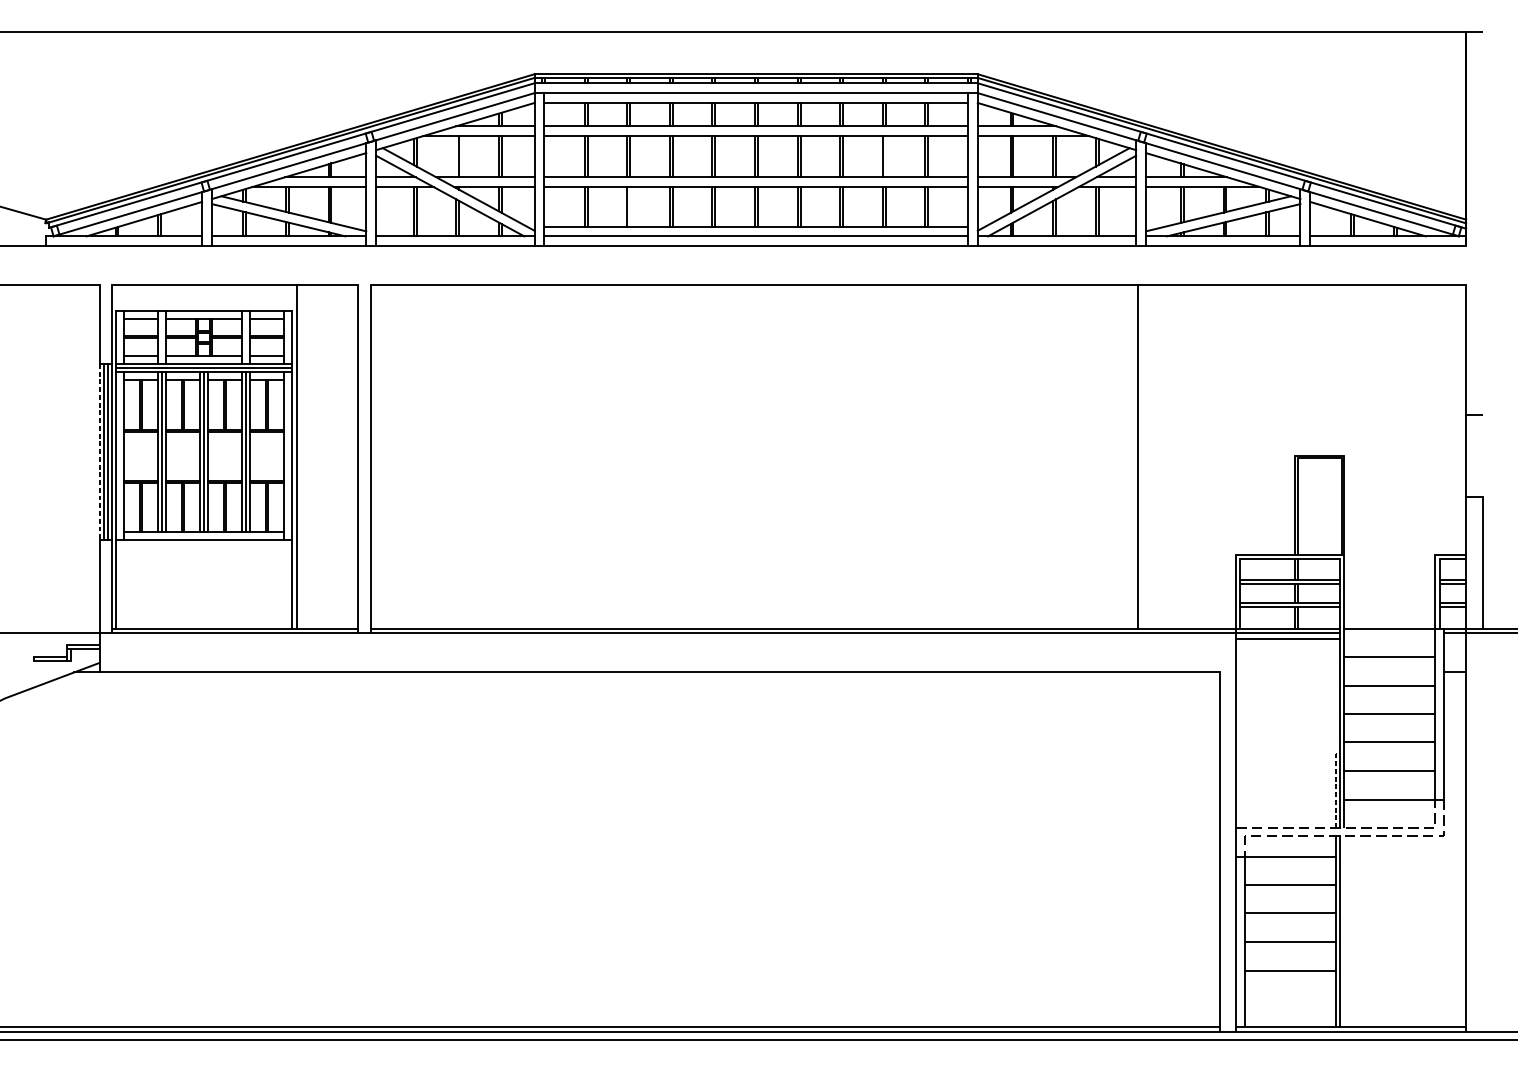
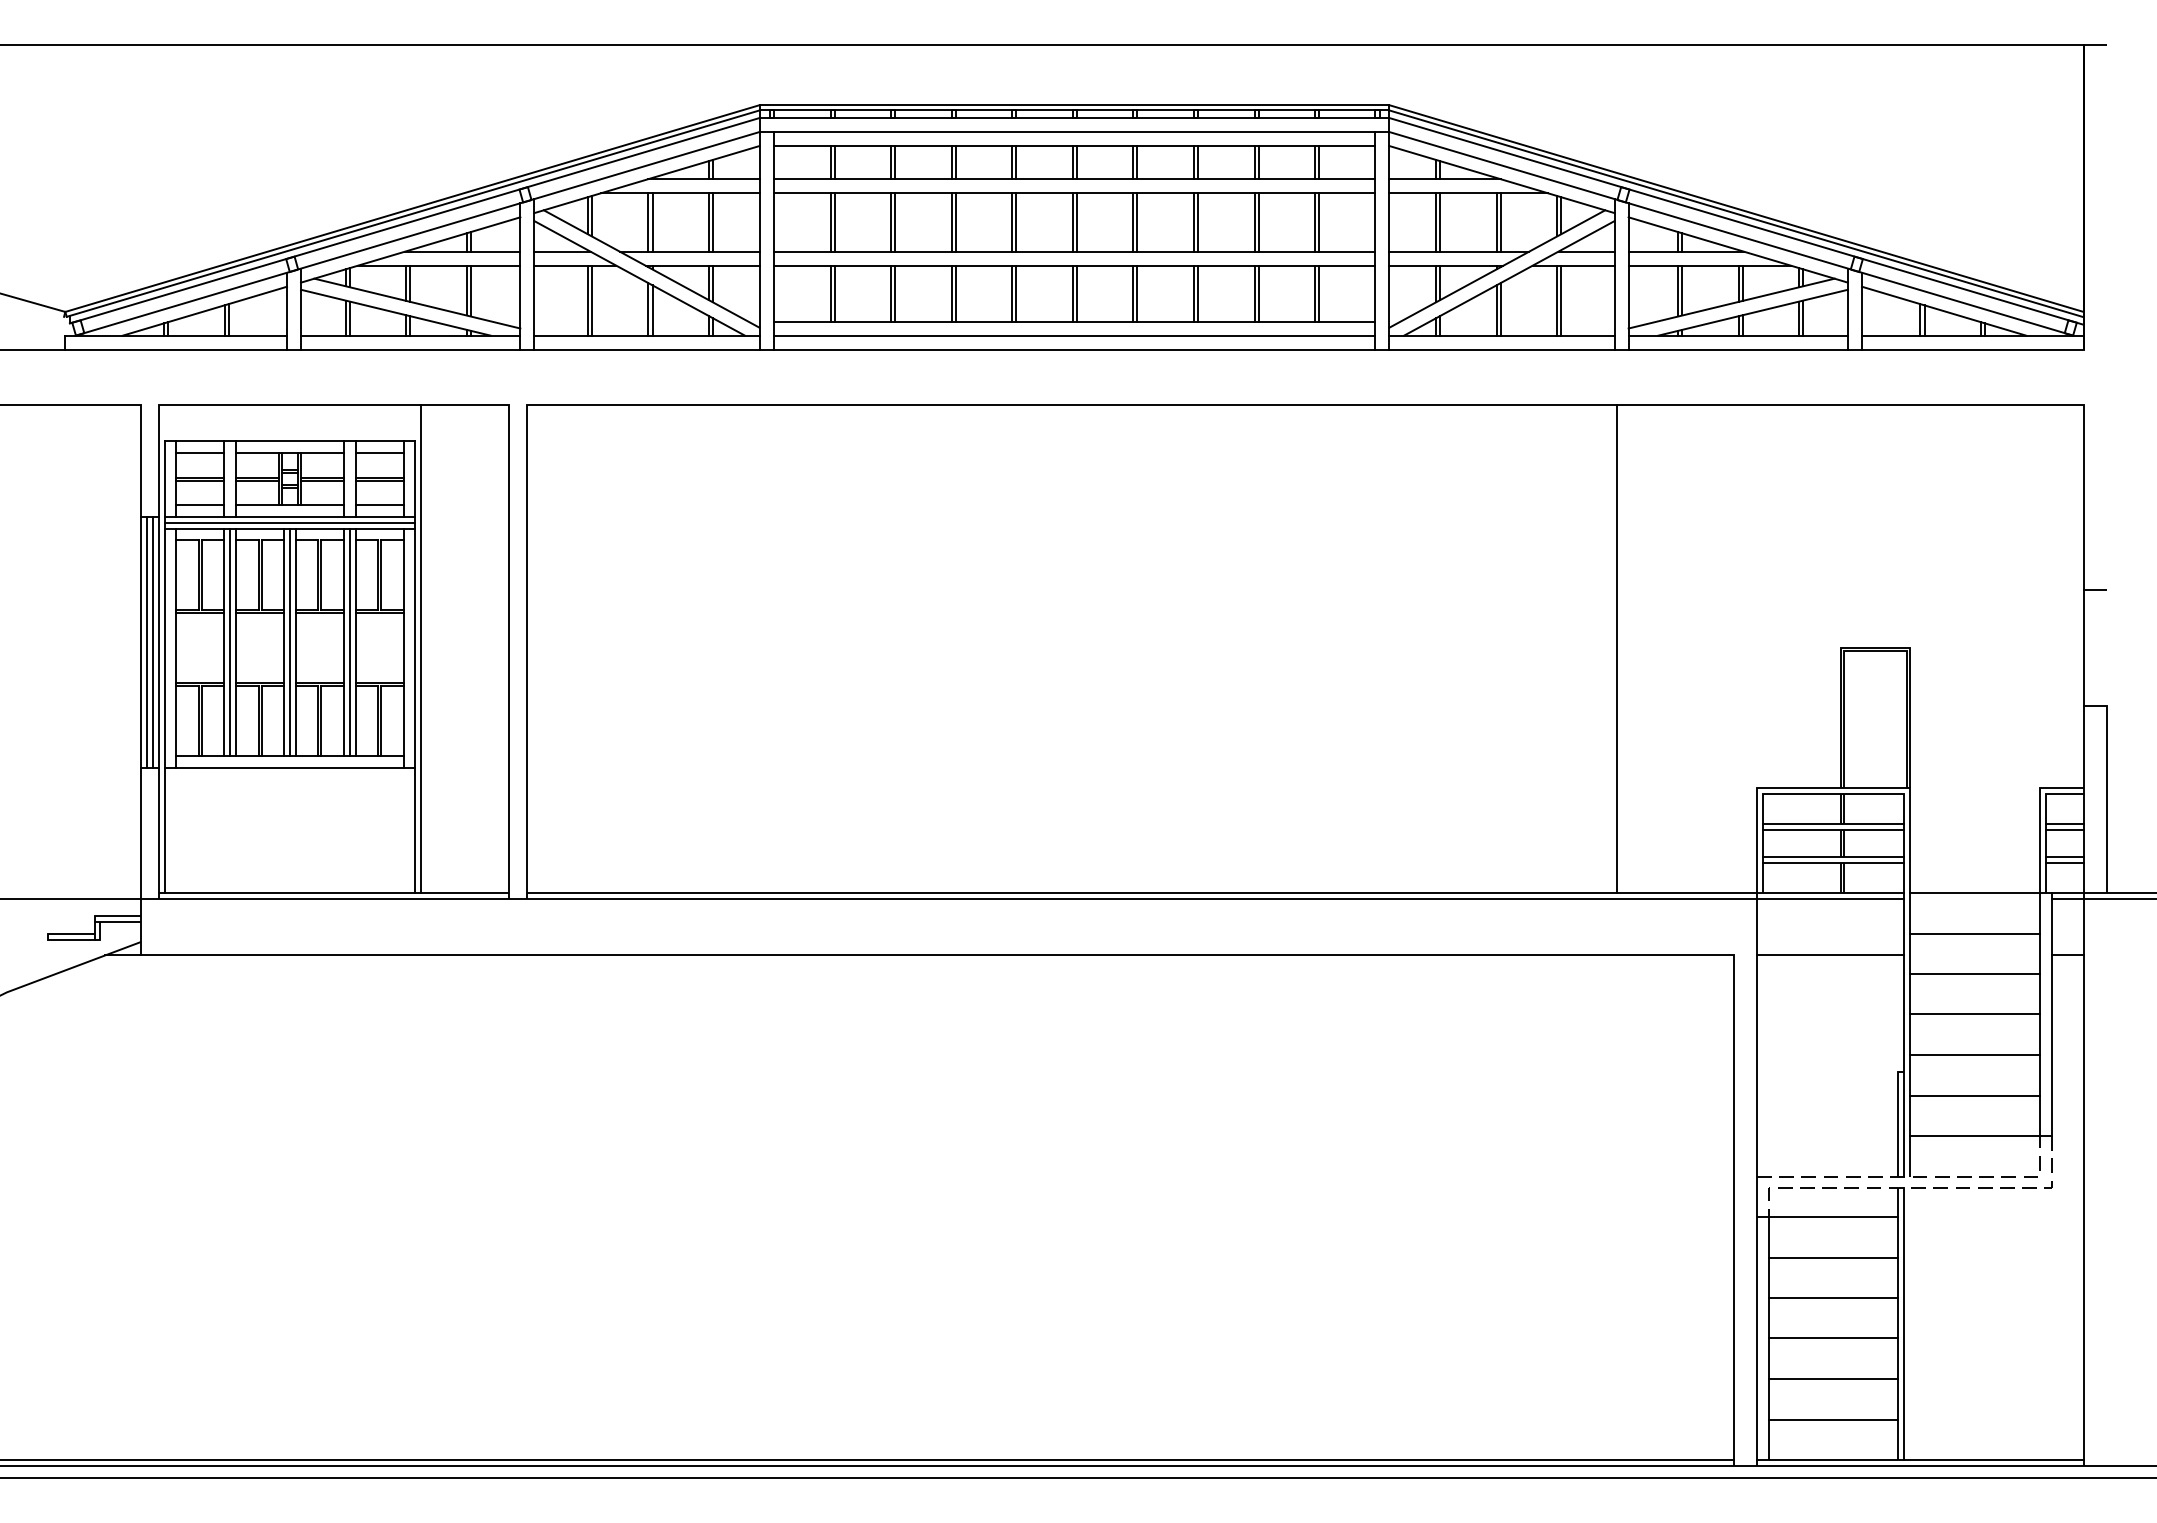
line: (456, 156) -> (648, 222), added
line: (885, 156) -> (1258, 222), added
line: (630, 206) -> (895, 293), added
line: (99, 452) -> (141, 642), dashed -> solid
line: (1288, 639) -> (1830, 955), moved
line: (1335, 788) -> (1898, 1120), dashed -> solid
line: (1290, 998) -> (1833, 1419), added

